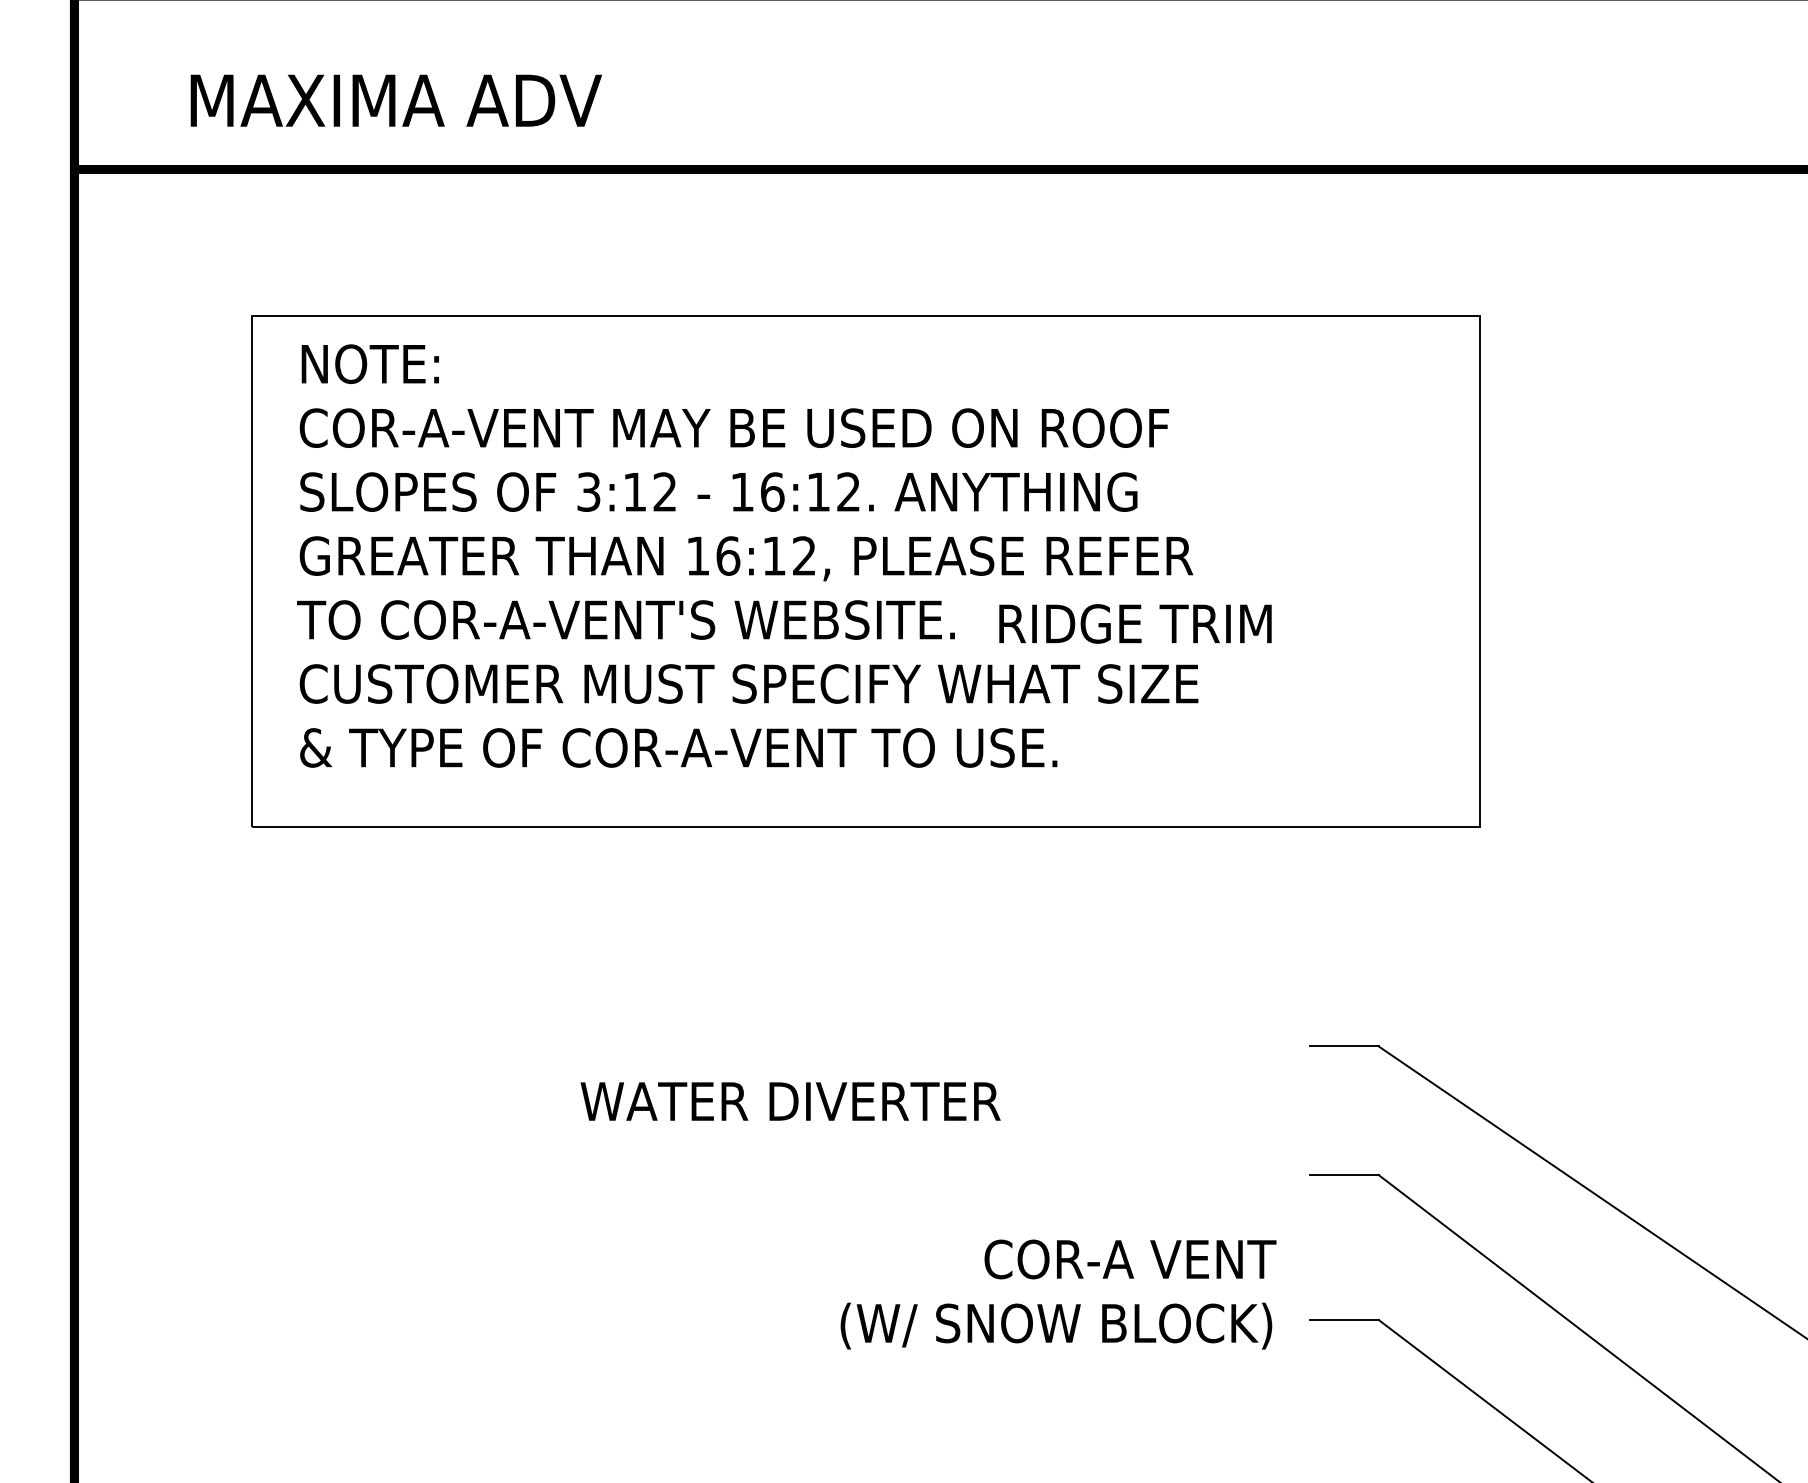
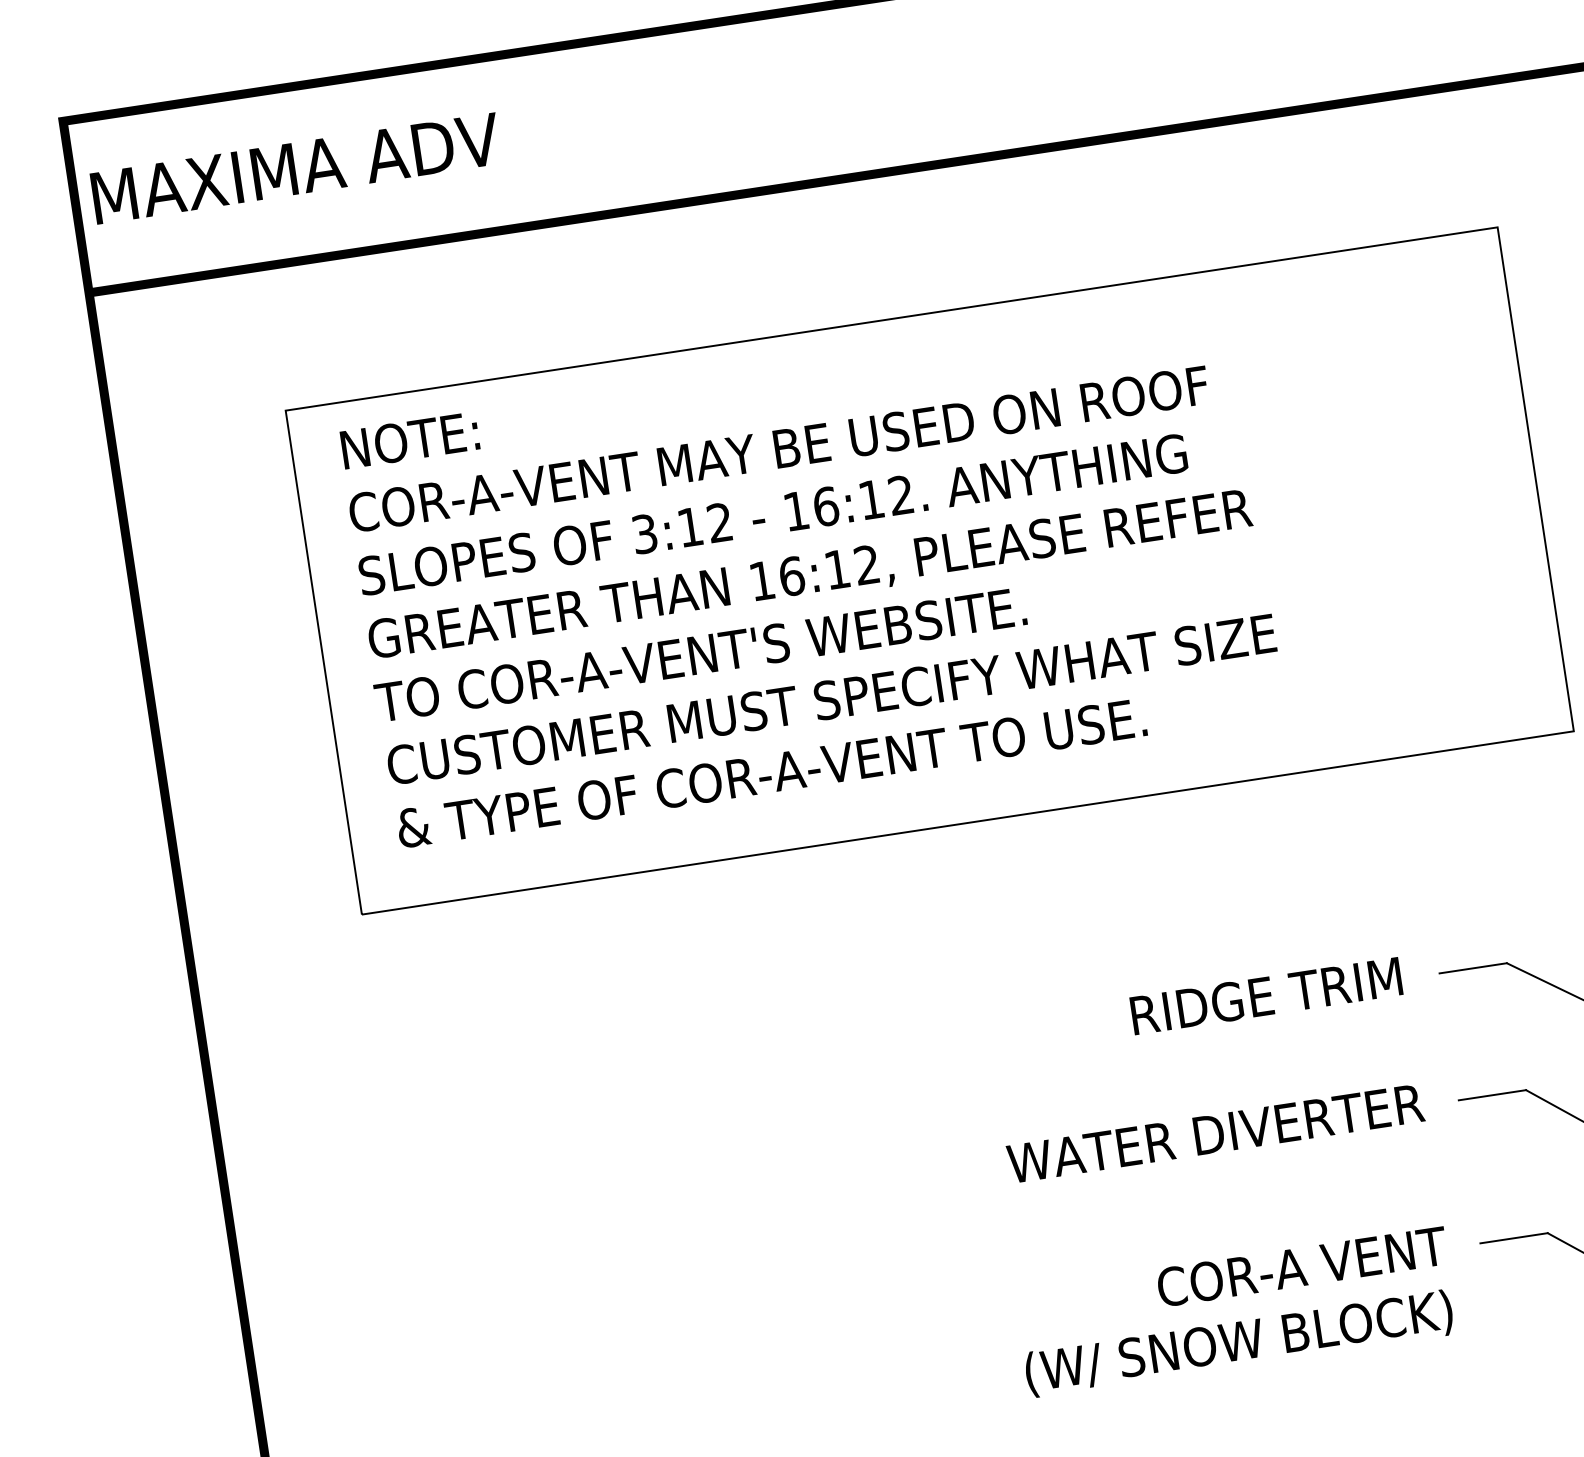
text: (395, 100) -> (295, 168), moved
text: (1135, 623) -> (1266, 995), moved
text: (790, 1101) -> (1215, 1133), moved
text: (1058, 1294) -> (1236, 1312), moved

